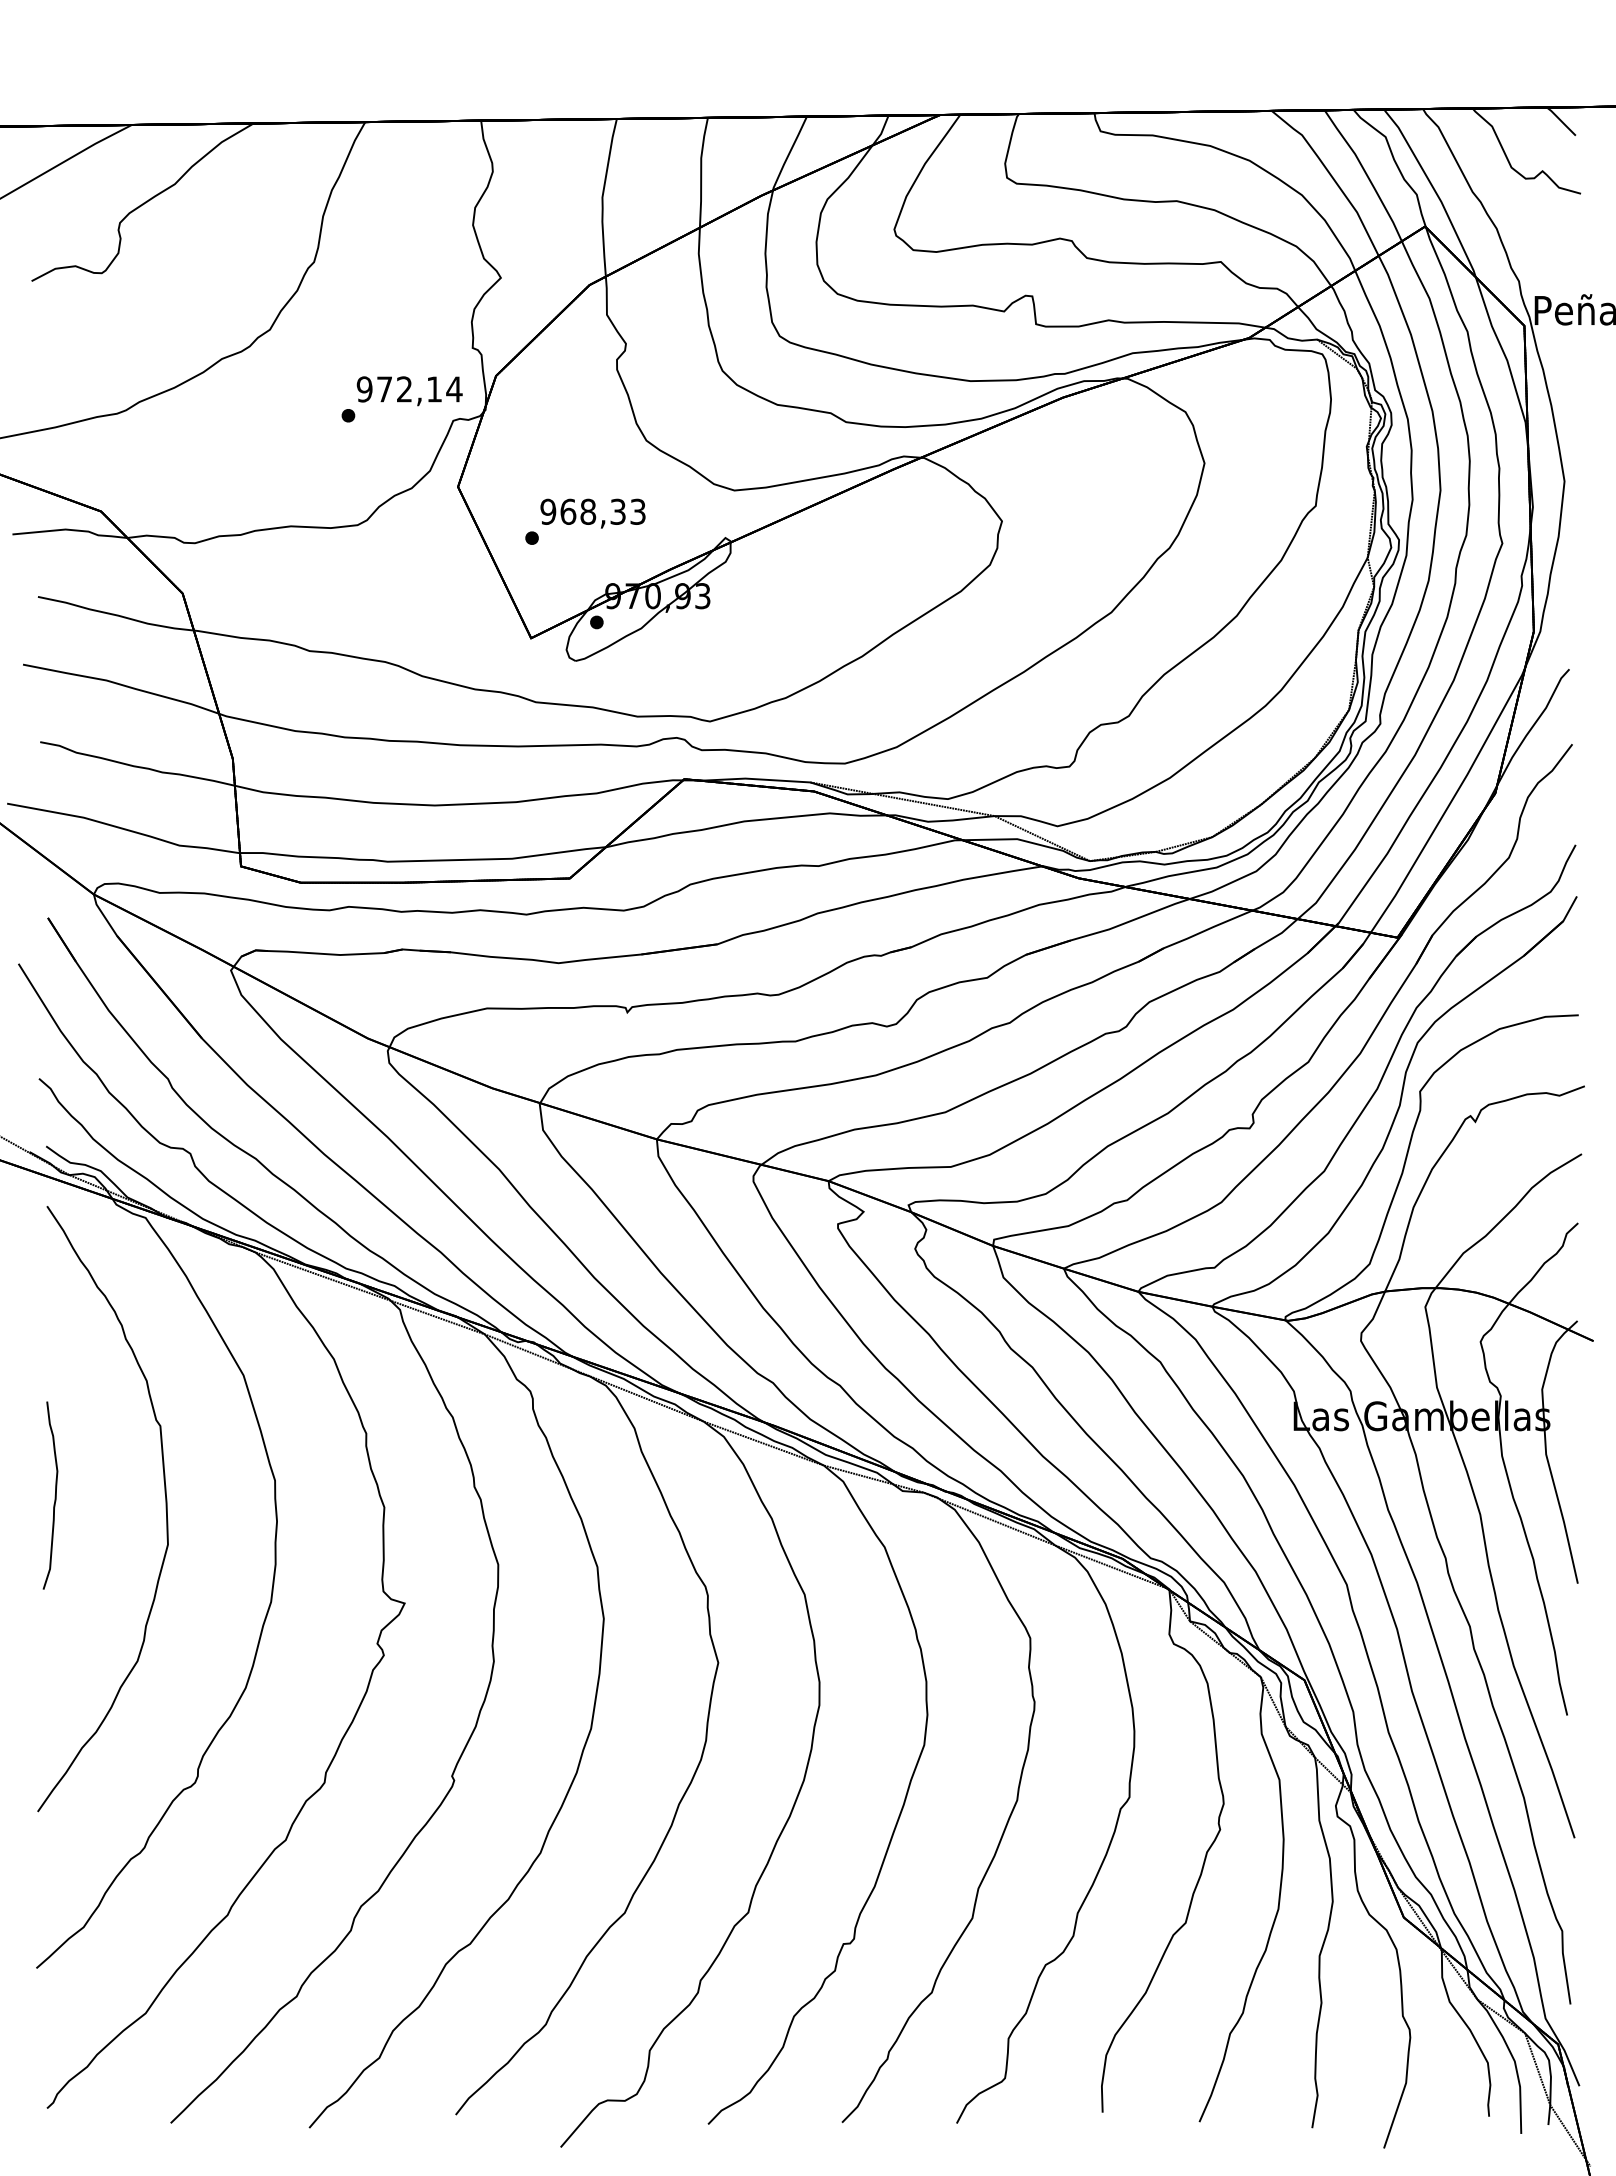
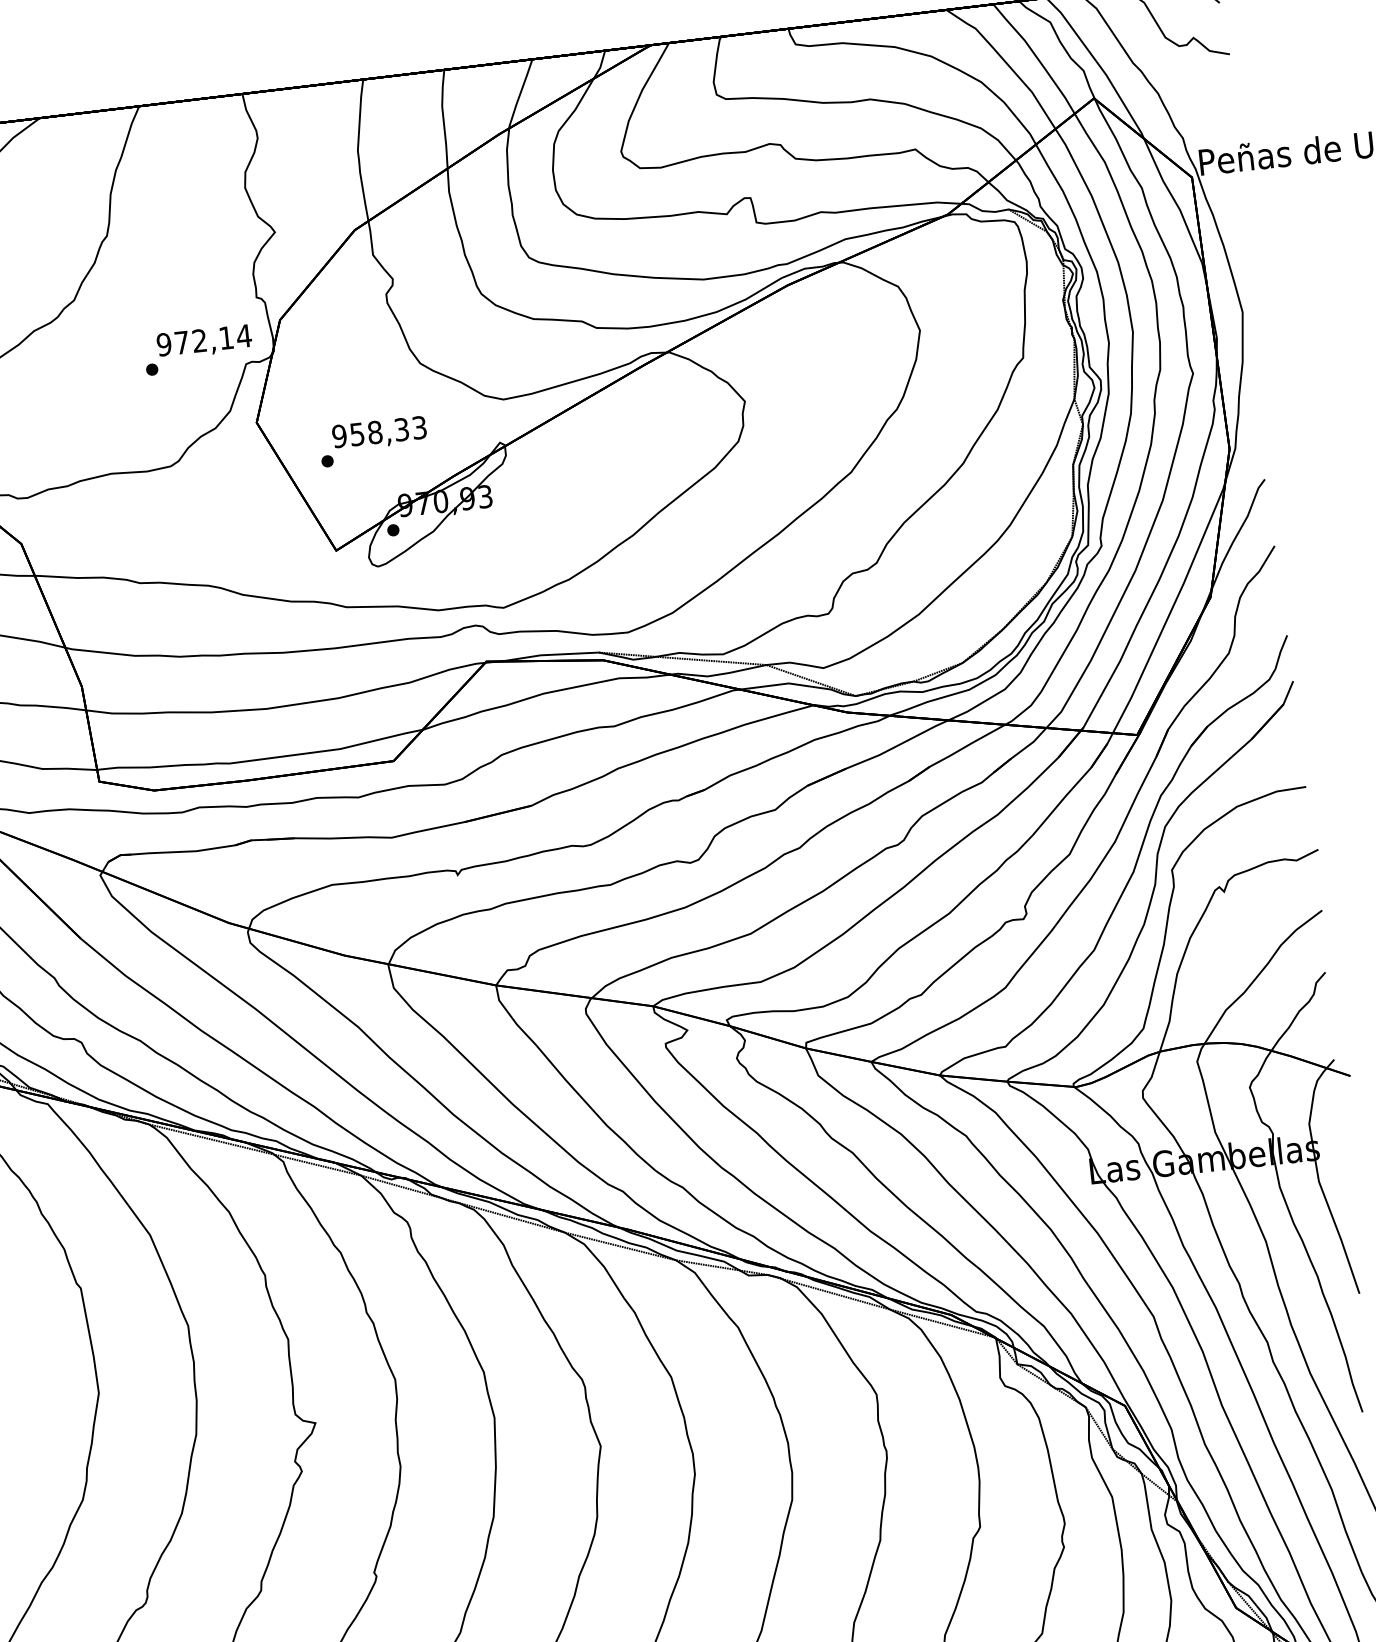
text: (568, 511) -> (357, 434), 968,33 -> 958,33

